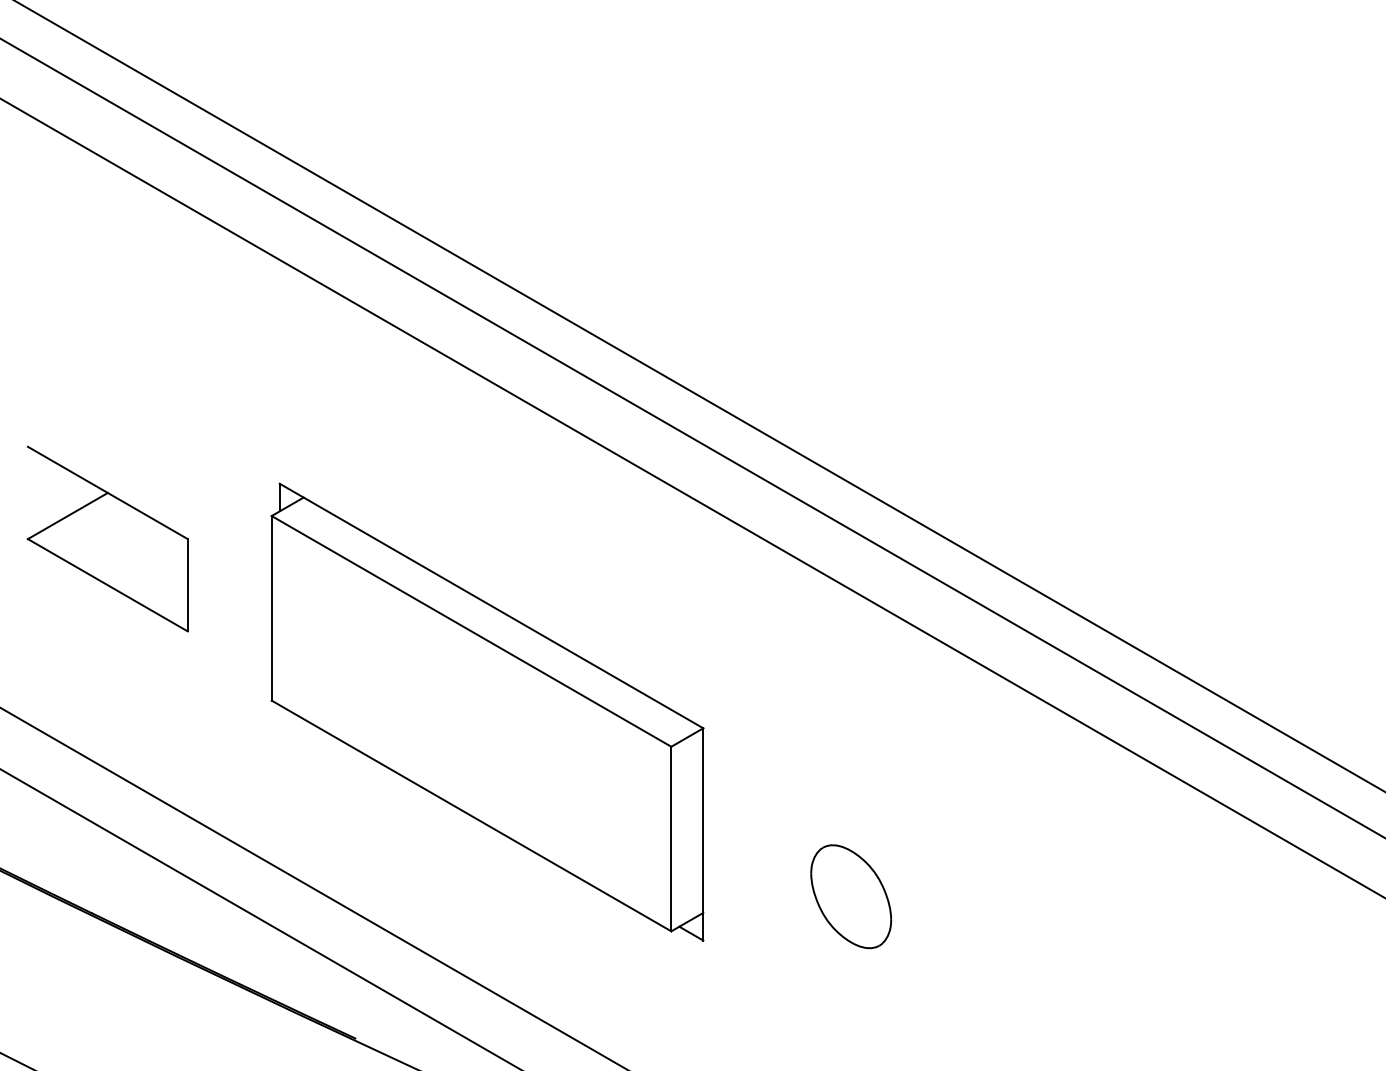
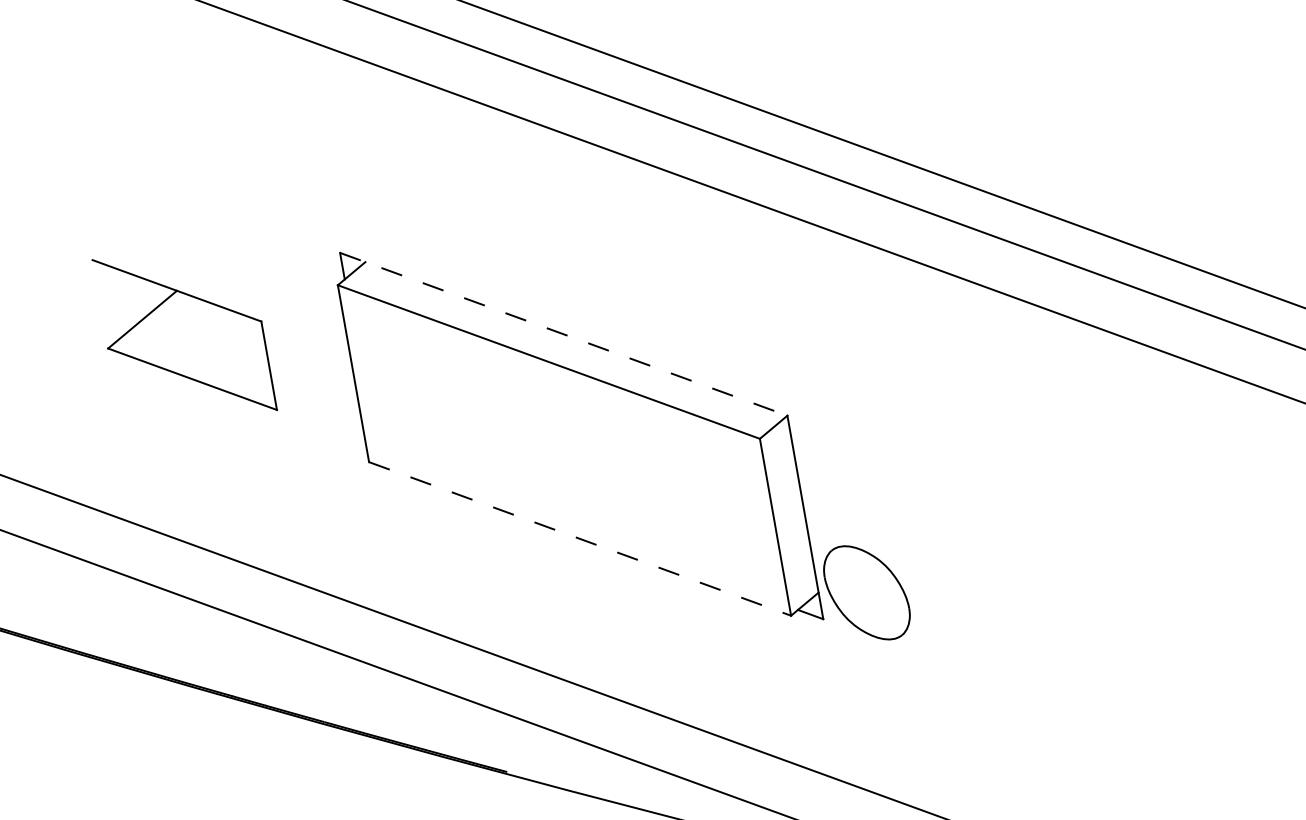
line: (491, 606) -> (563, 334), solid -> dashed
line: (471, 815) -> (579, 538), solid -> dashed
part: (851, 896) -> (867, 592), moved

